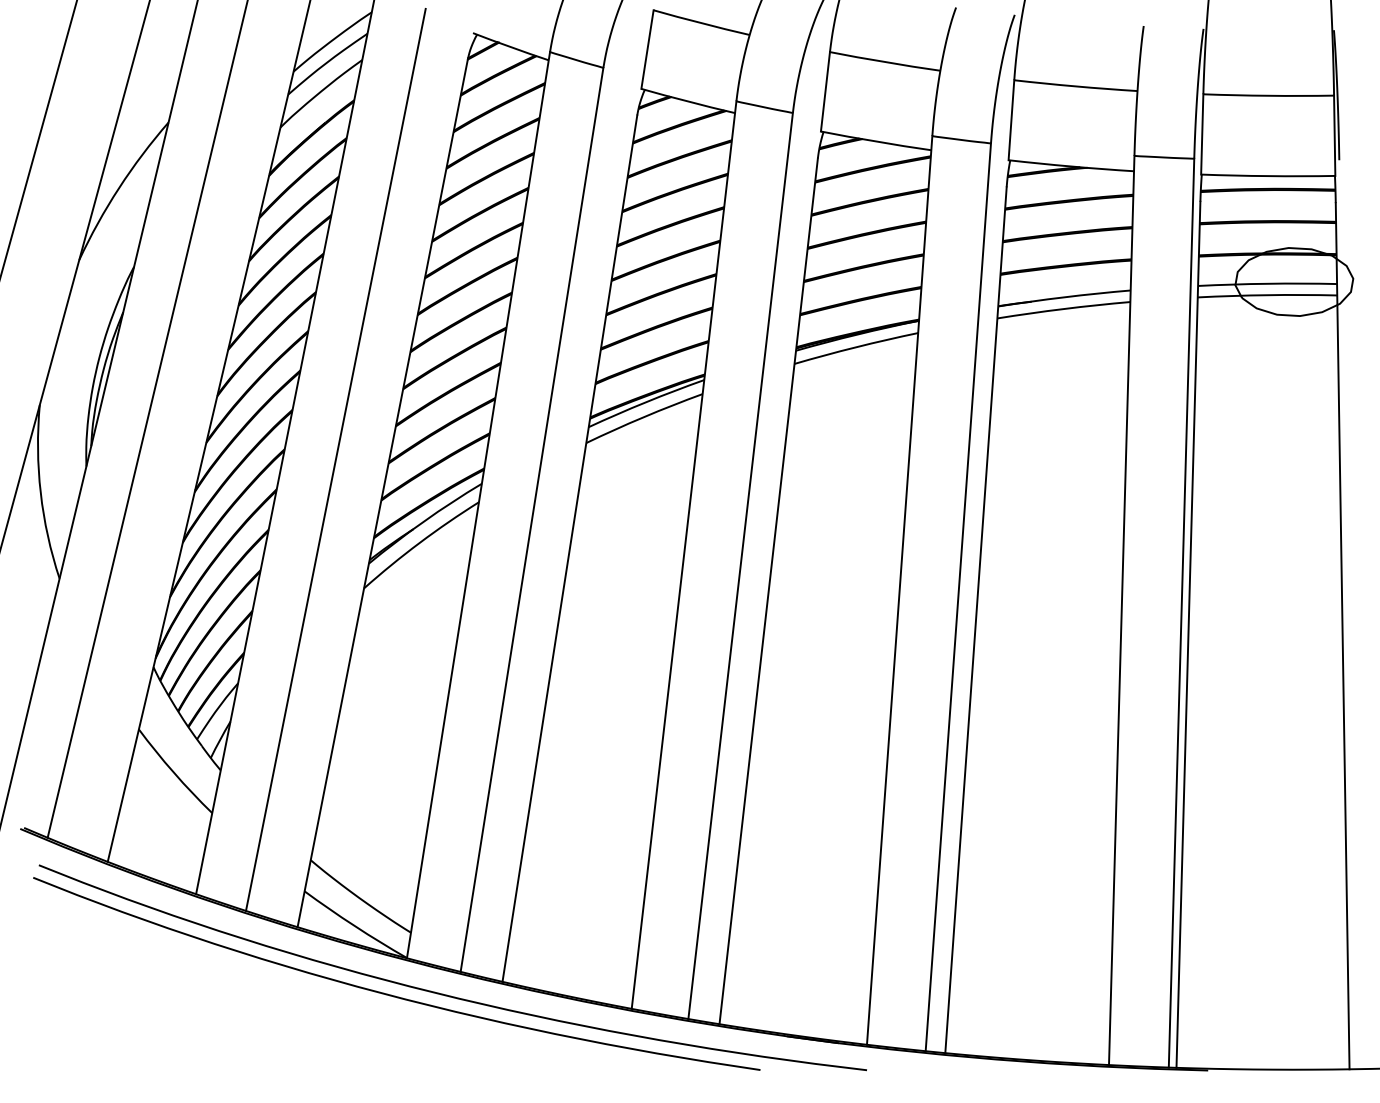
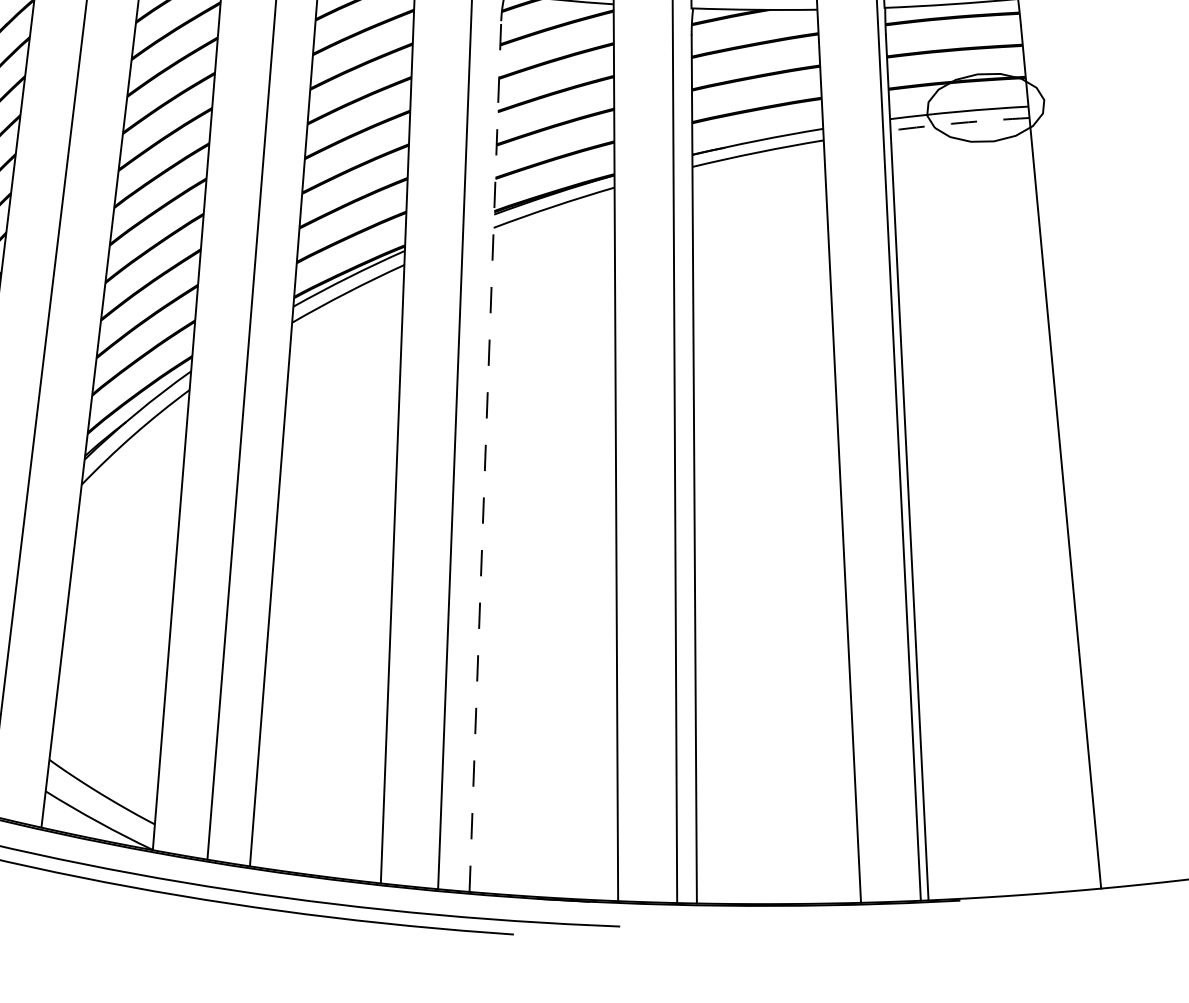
arc: (1267, 295) -> (960, 123), solid -> dashed
line: (768, 591) -> (485, 456), solid -> dashed

